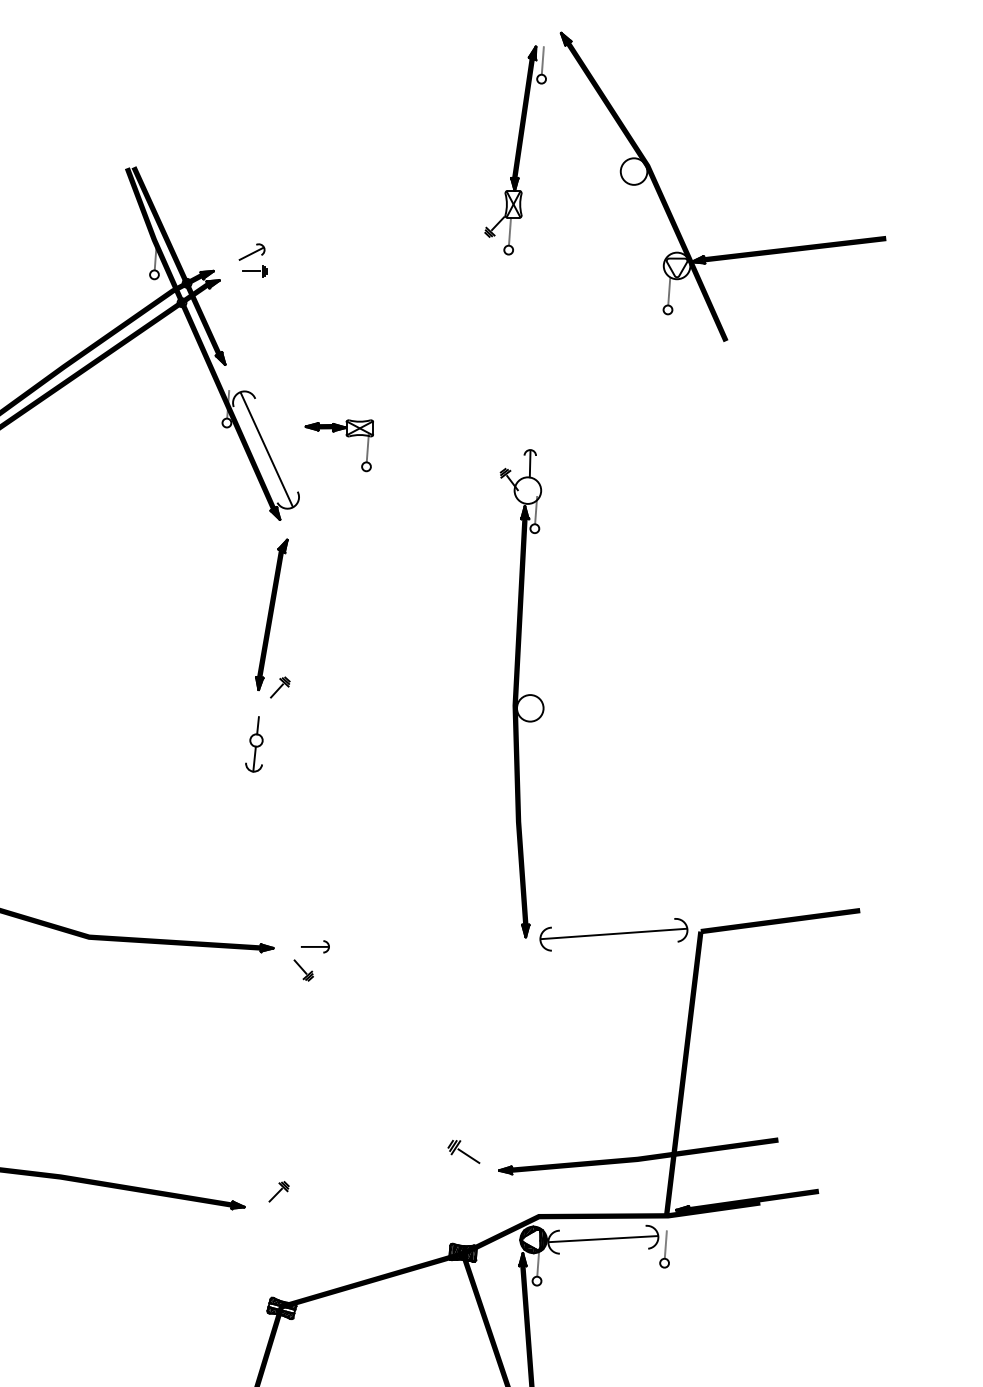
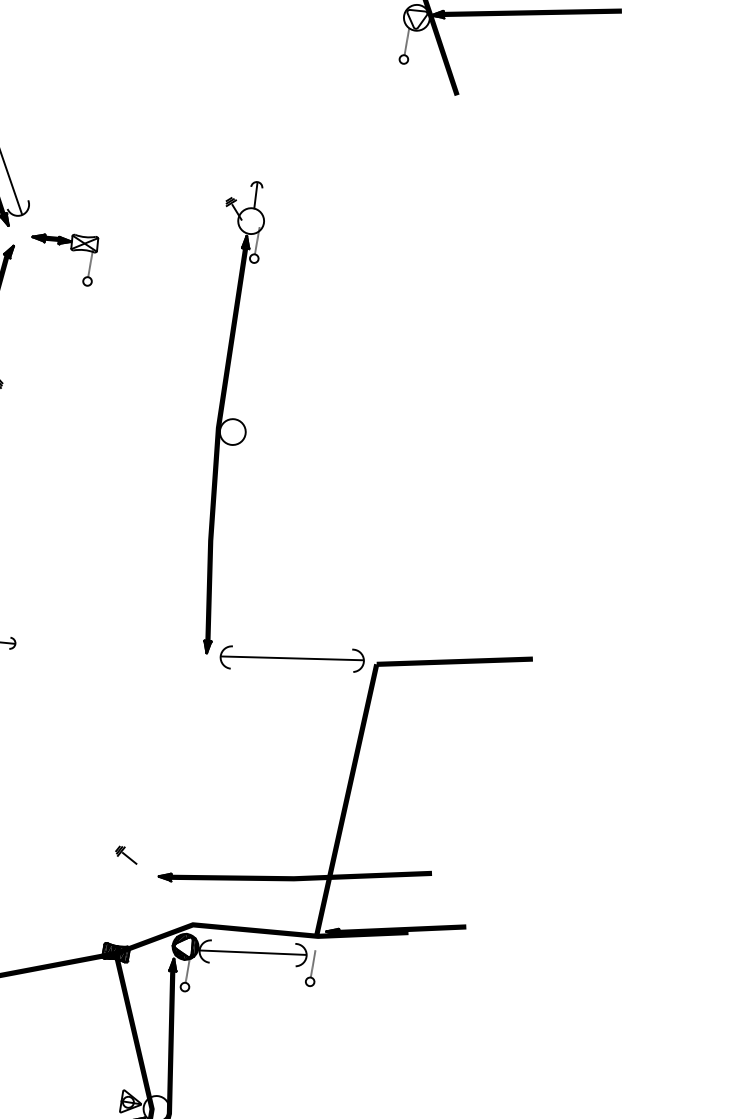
part: (346, 436) -> (71, 250), moved
part: (463, 1151) -> (126, 854), size x0.71

